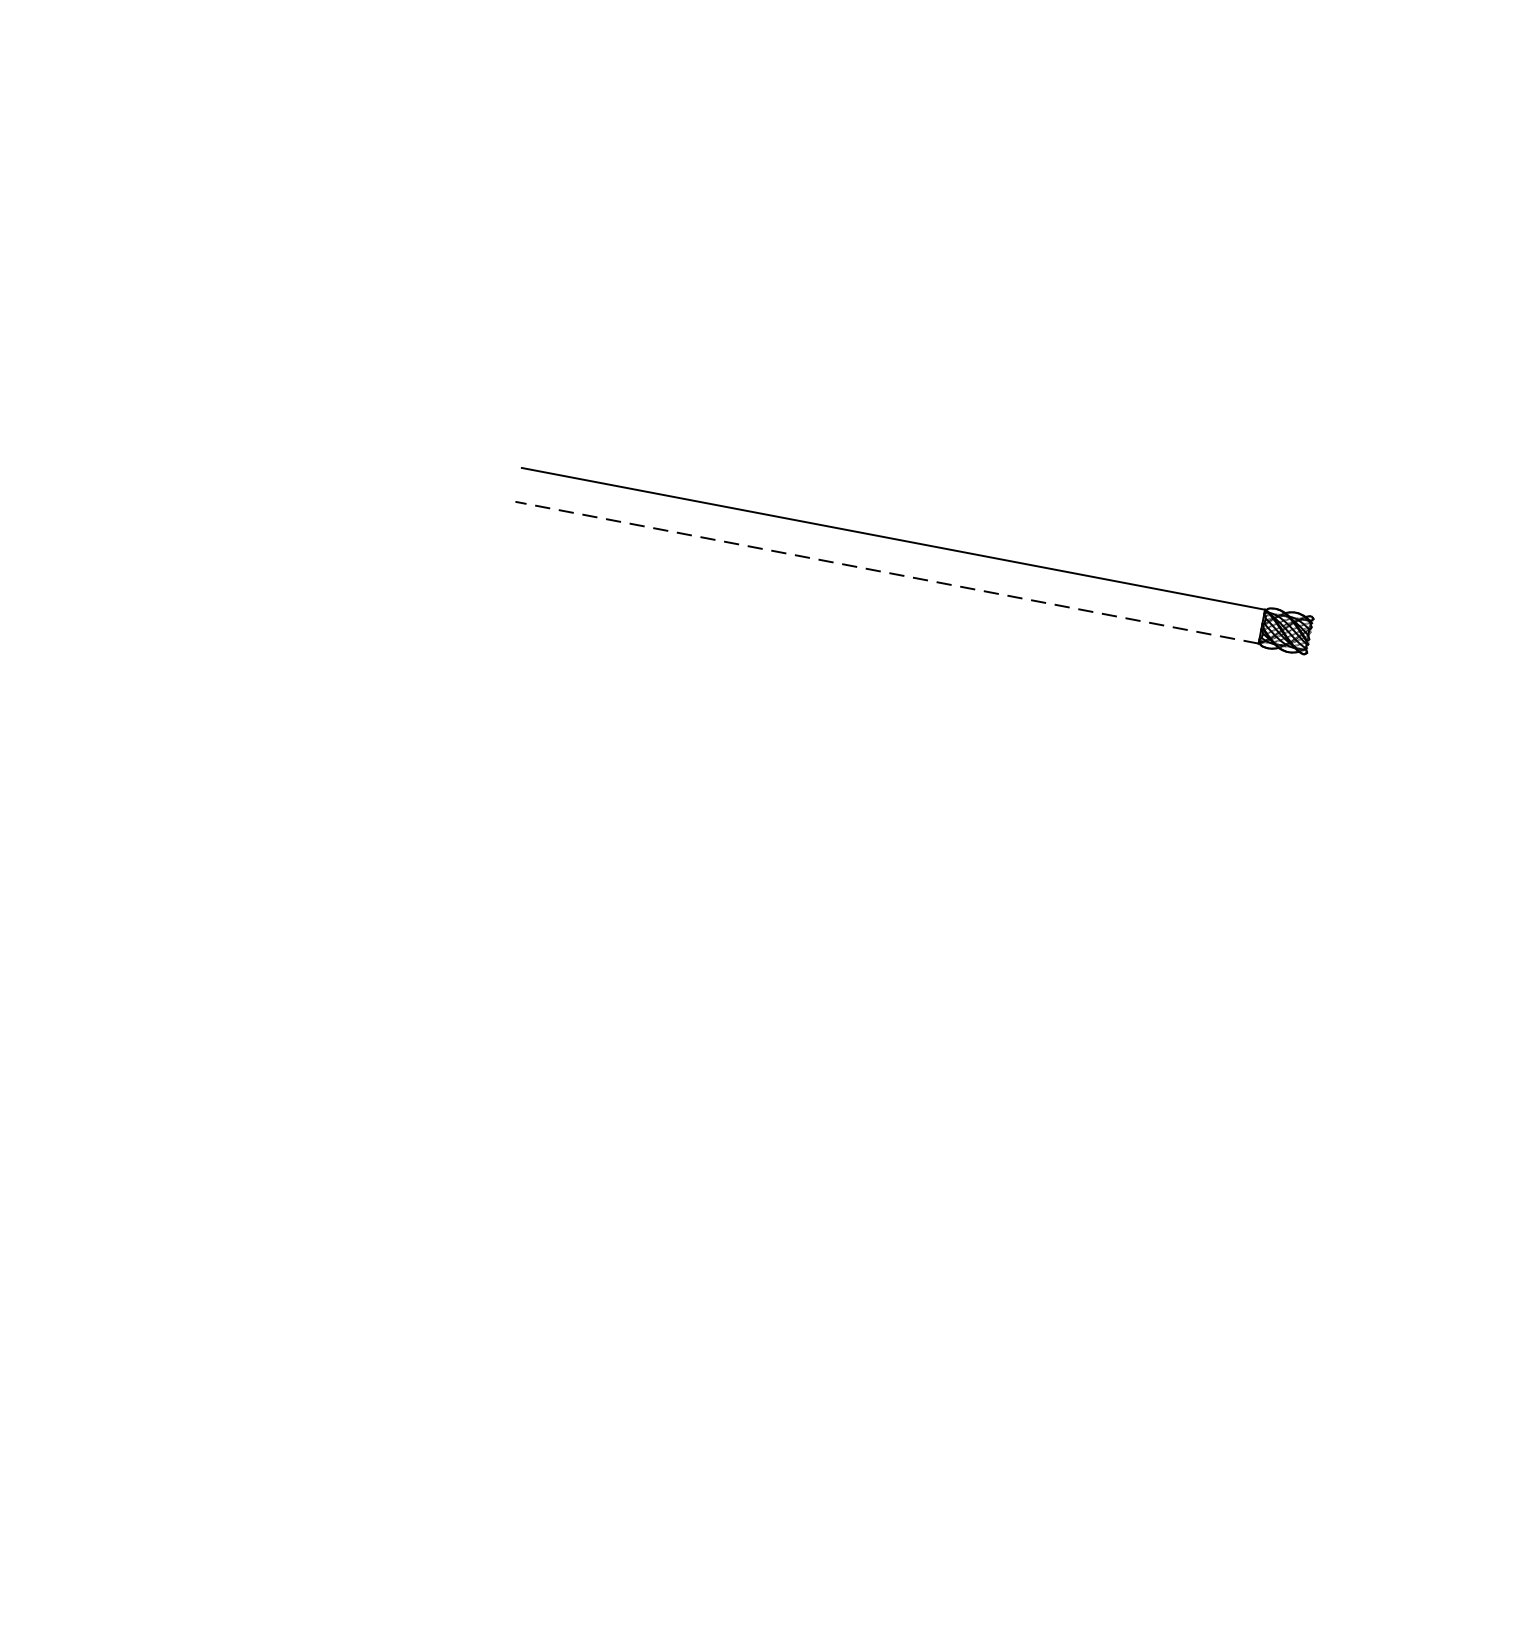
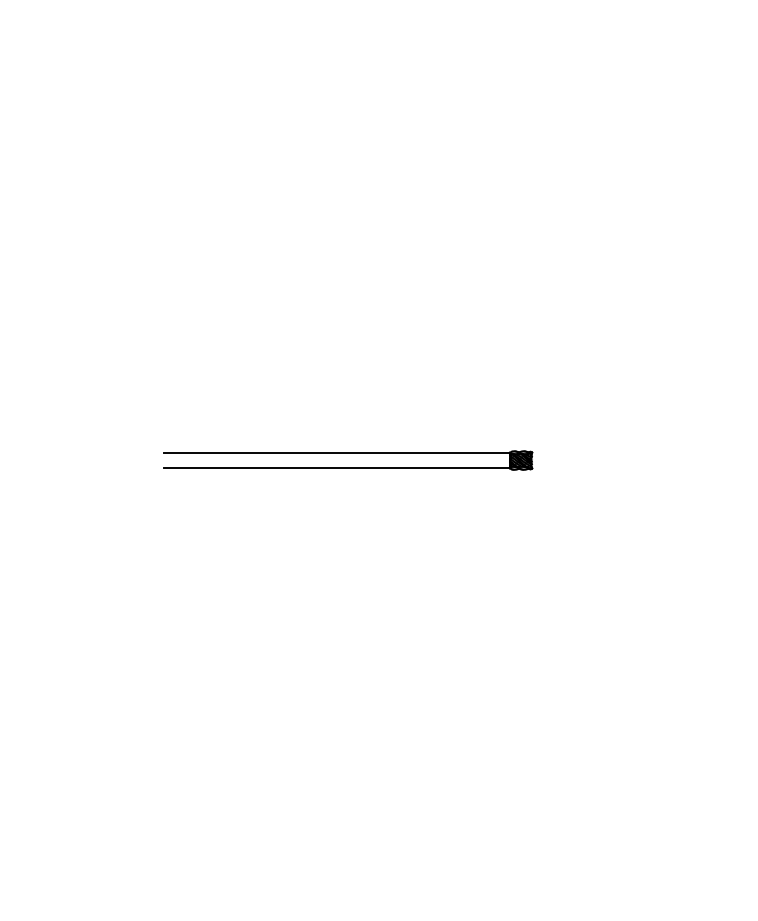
line: (886, 572) -> (336, 468), dashed -> solid

